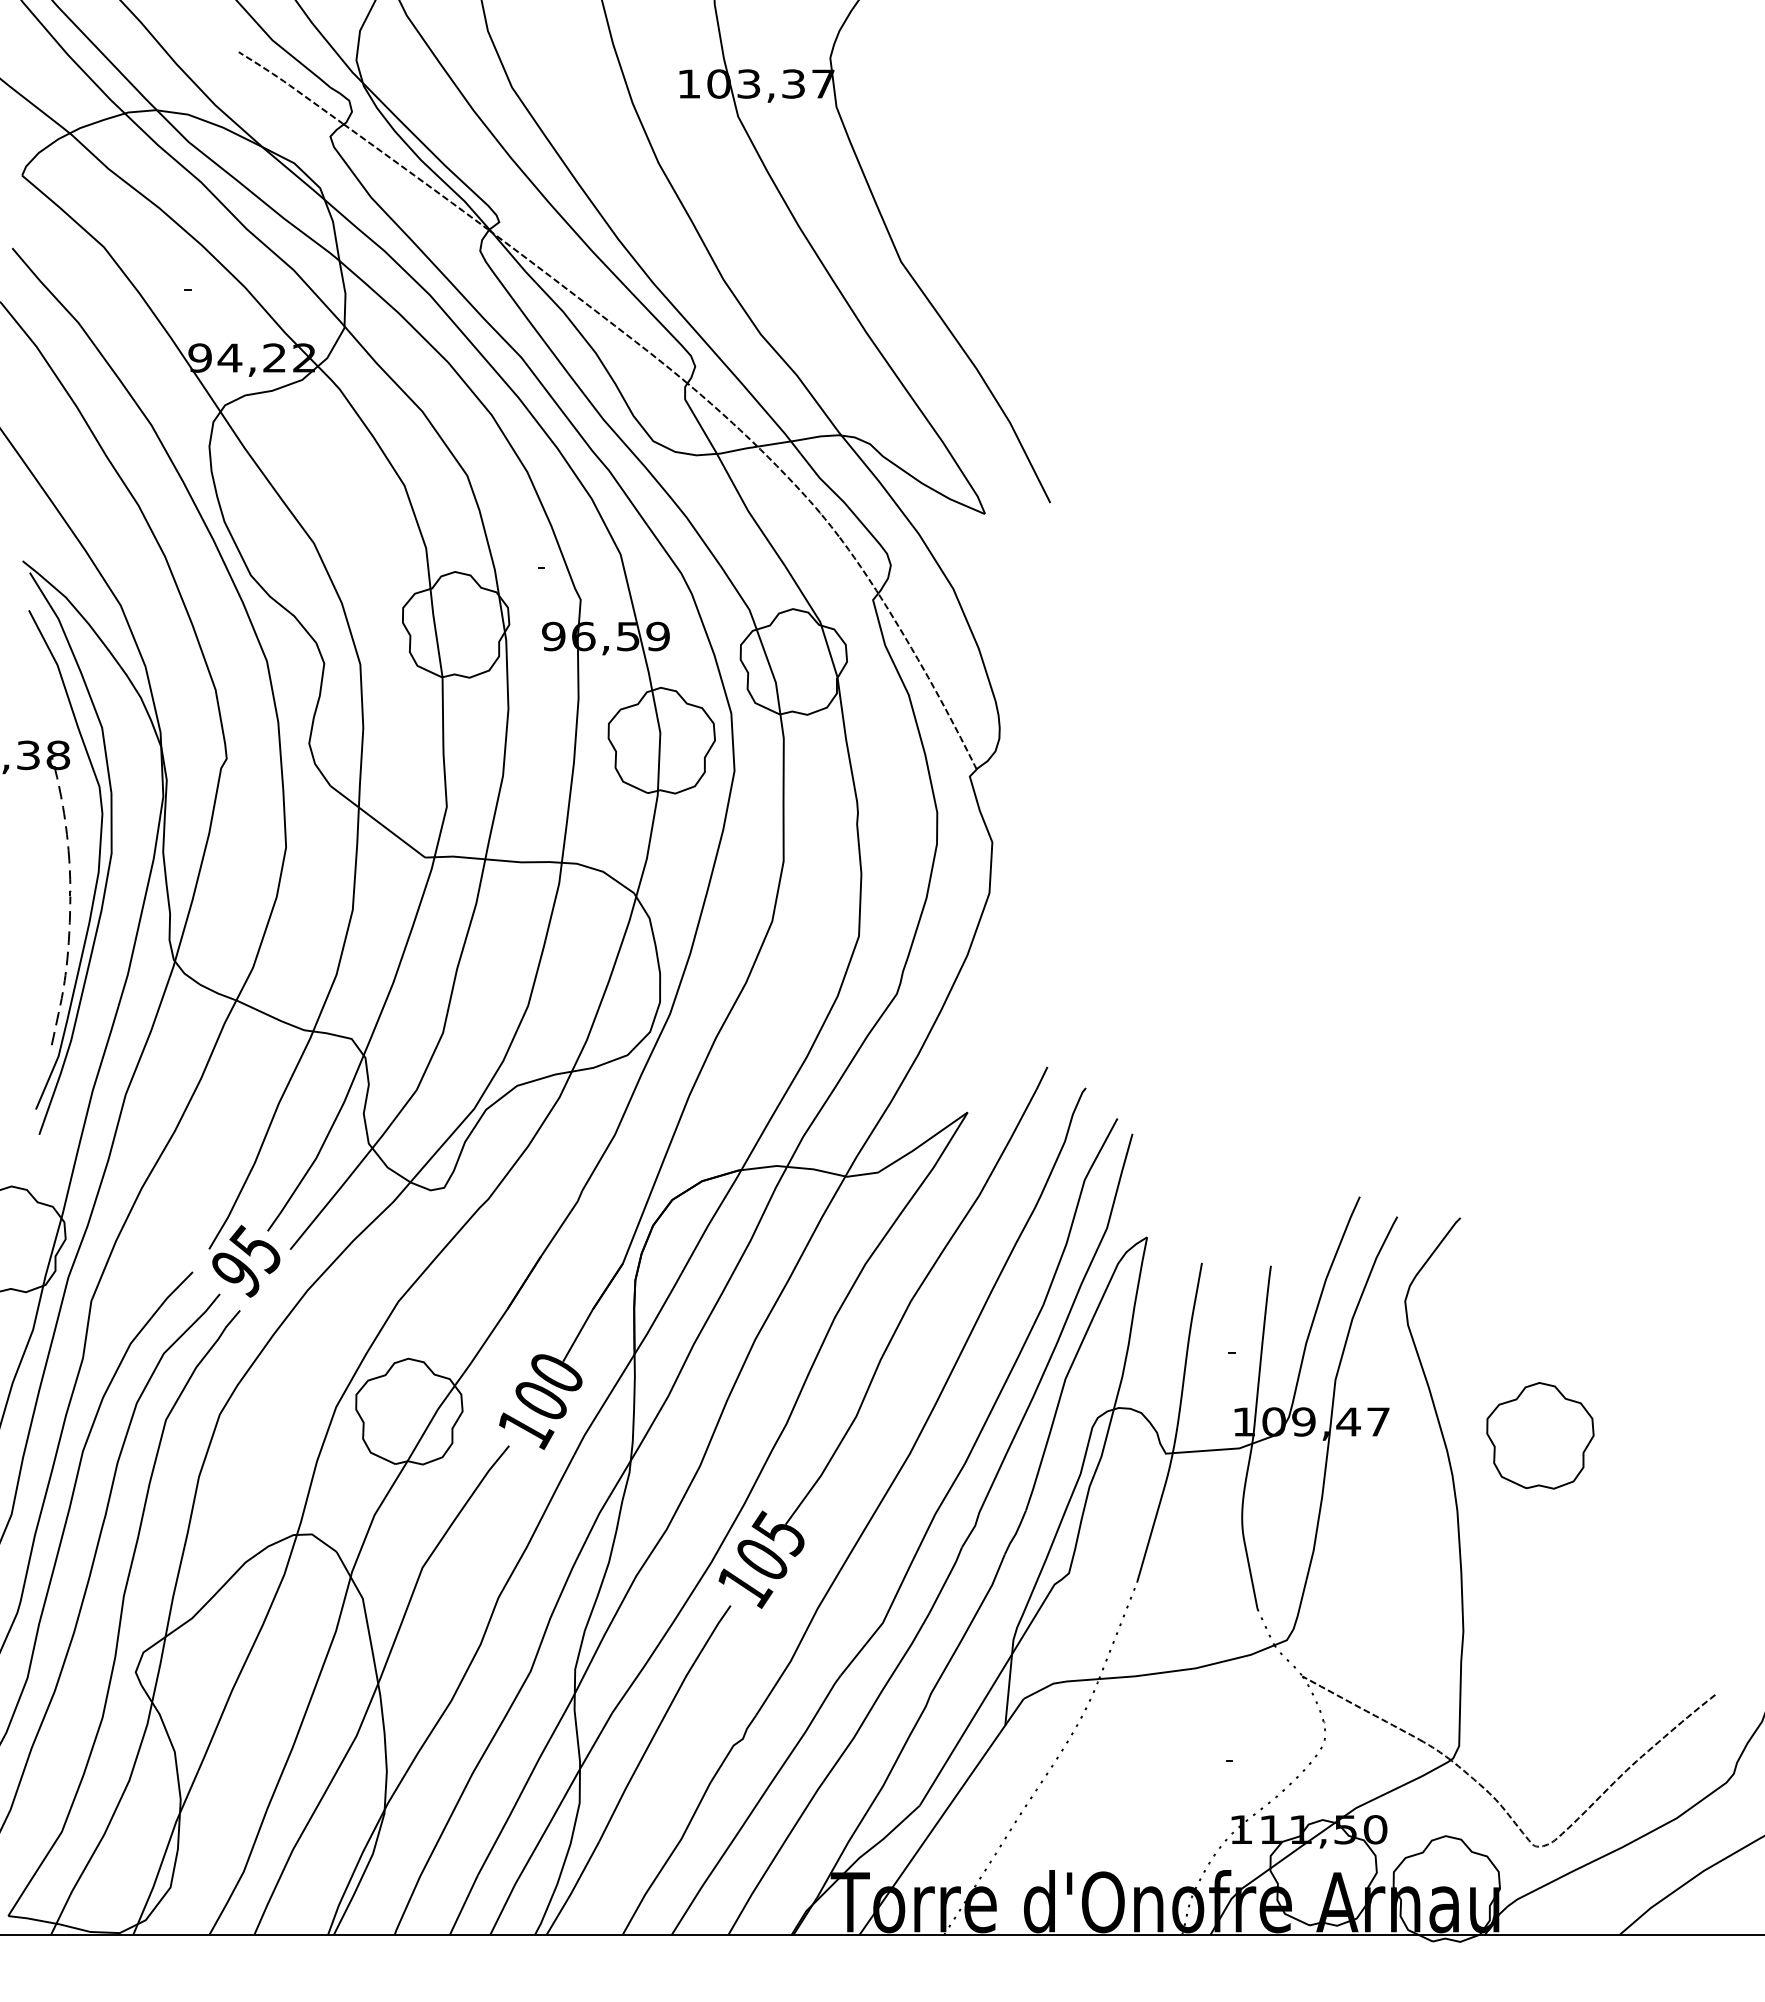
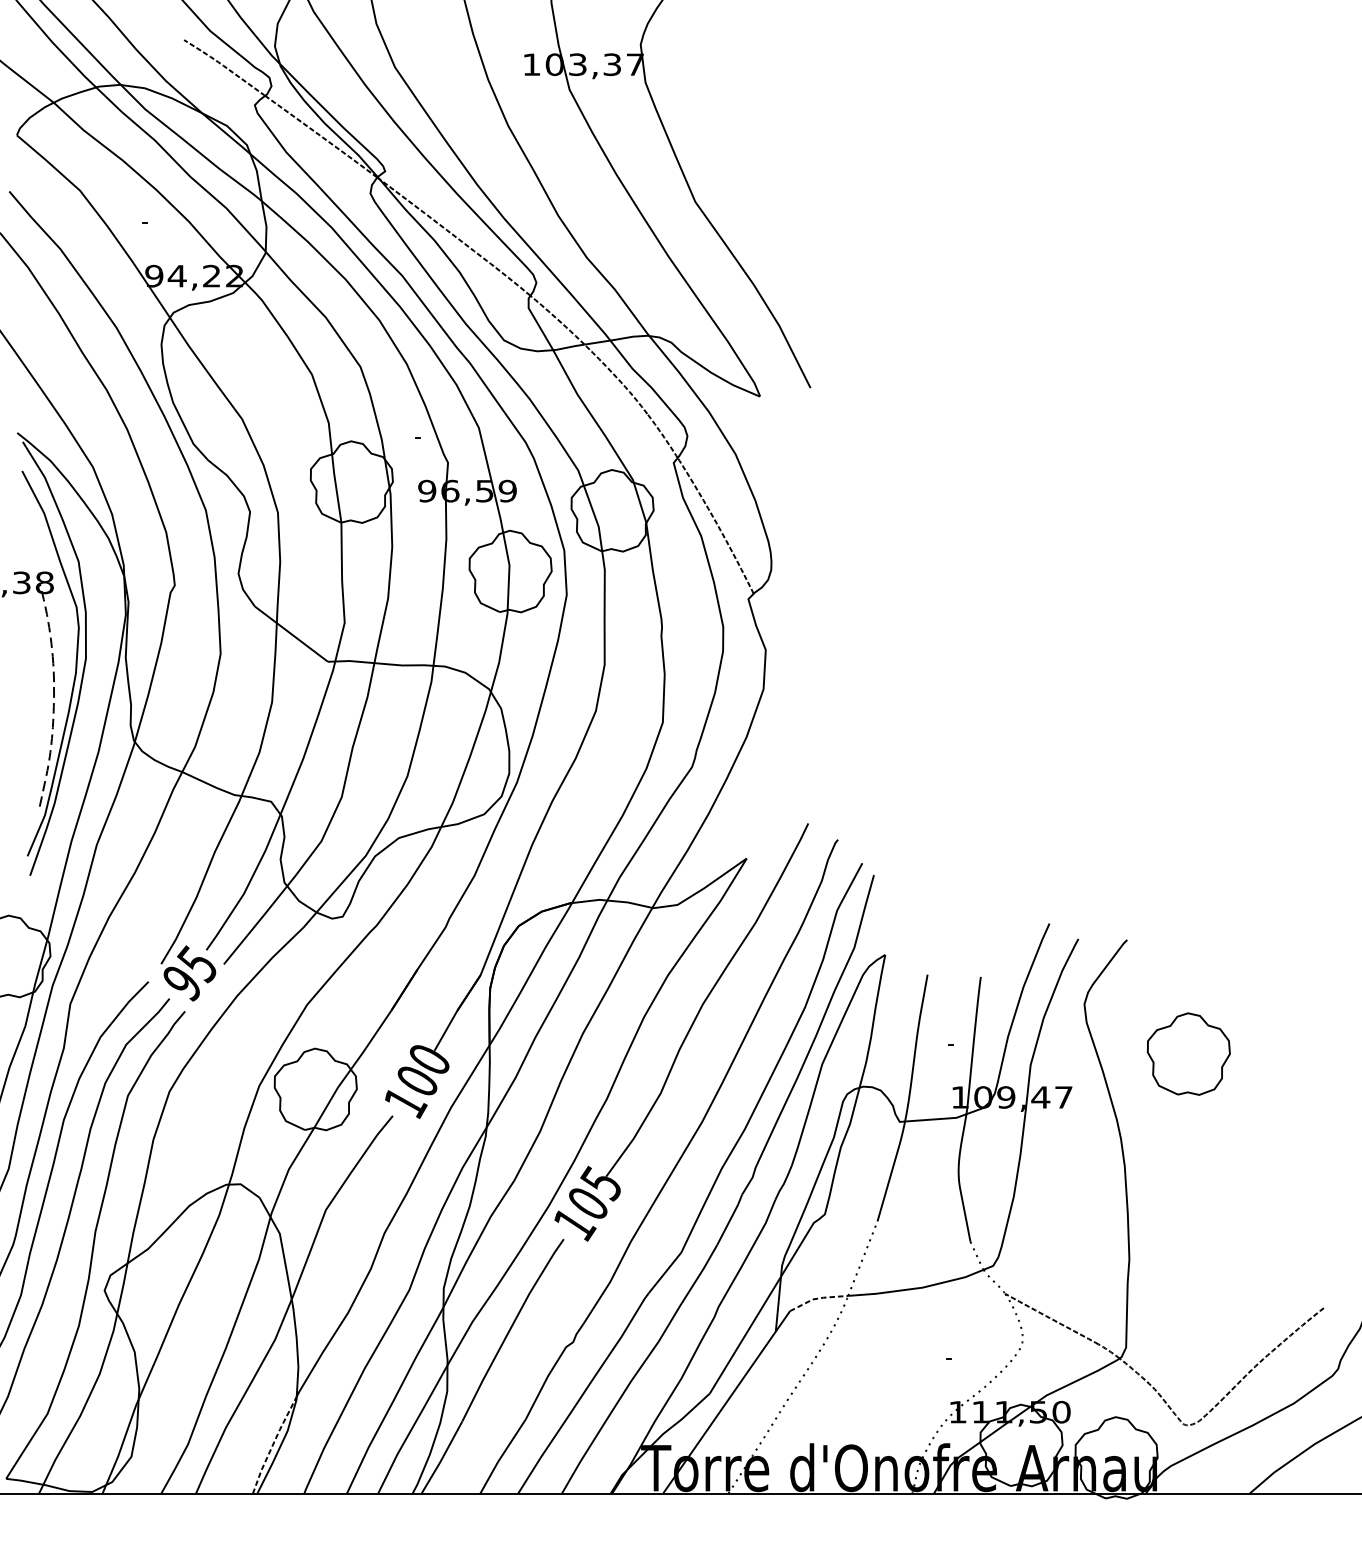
part: (1540, 1435) -> (1188, 1053), moved
line: (1060, 1682) -> (818, 1298), solid -> dashed
line: (354, 1871) -> (273, 1444), solid -> dashed

